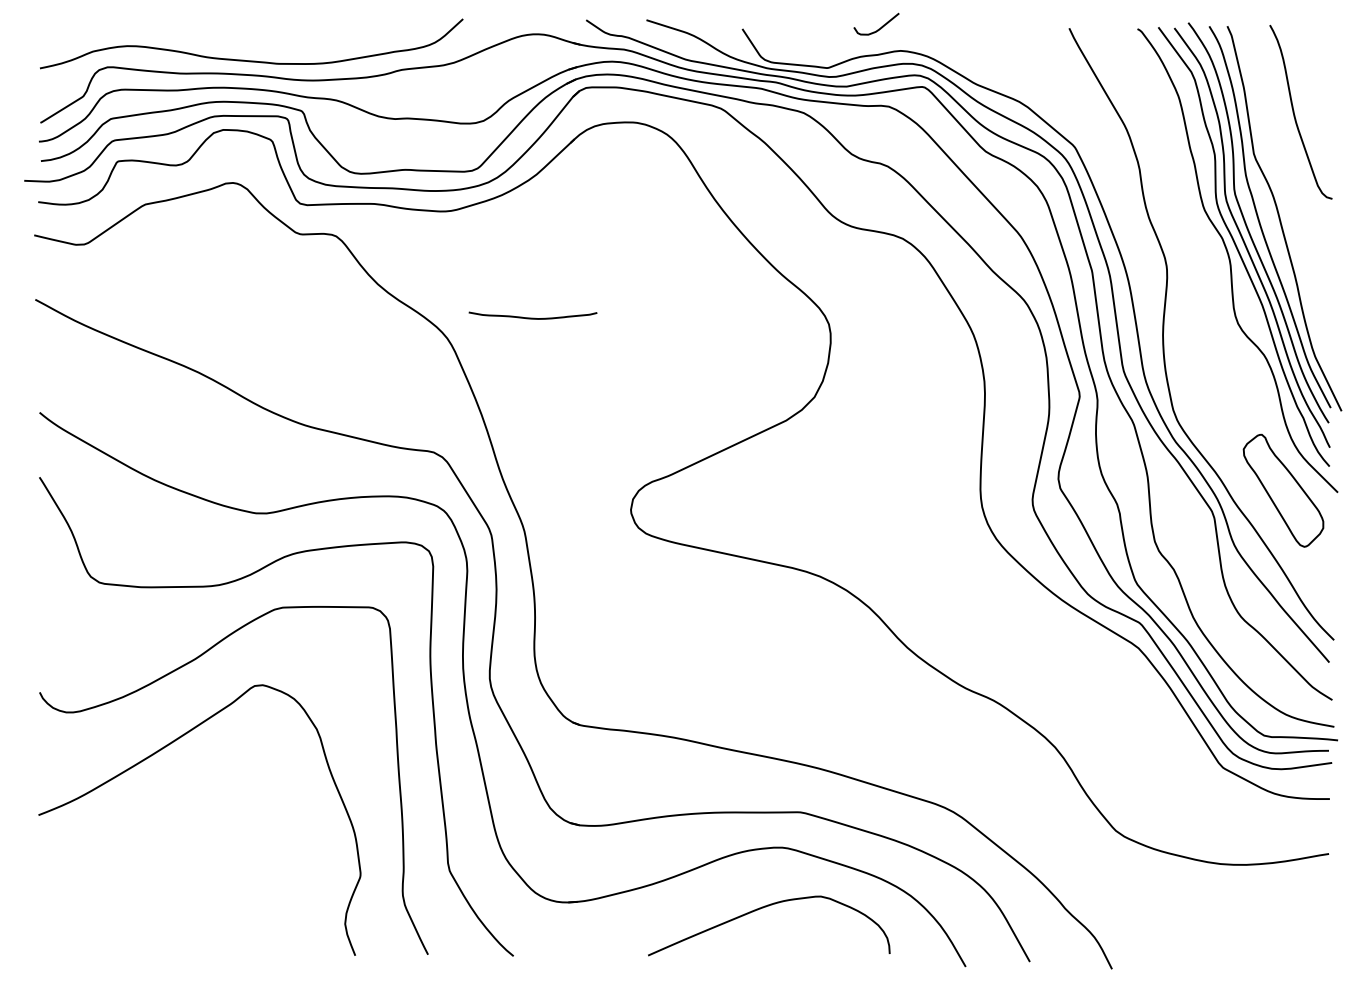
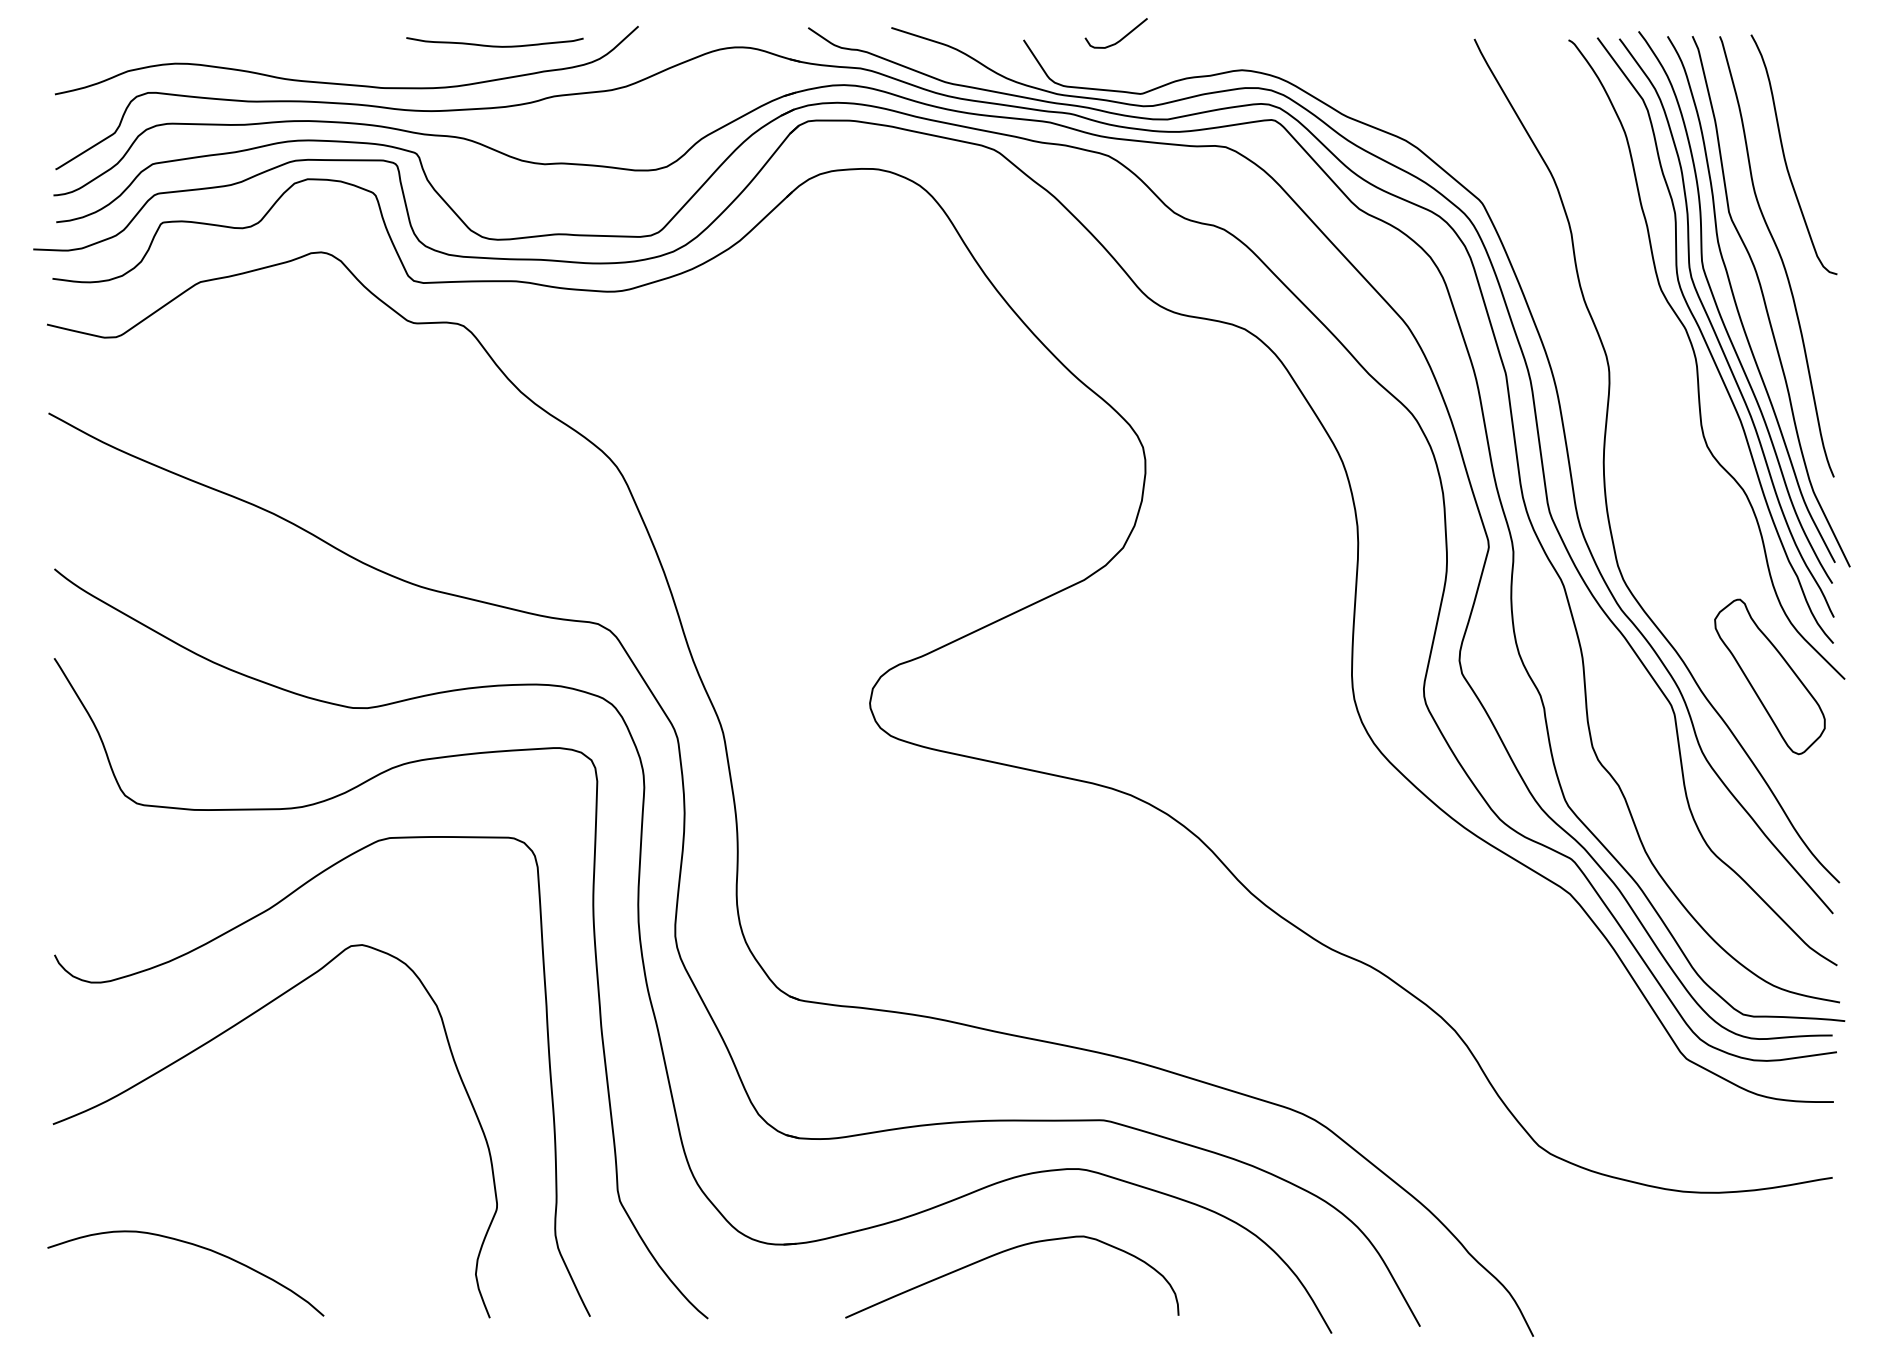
curve: (880, 27) -> (1121, 37), moved
curve: (1290, 186) -> (1779, 257), added
curve: (532, 317) -> (494, 44), moved
curve: (140, 903) -> (193, 1246), added
curve: (763, 908) -> (1004, 1252), moved

